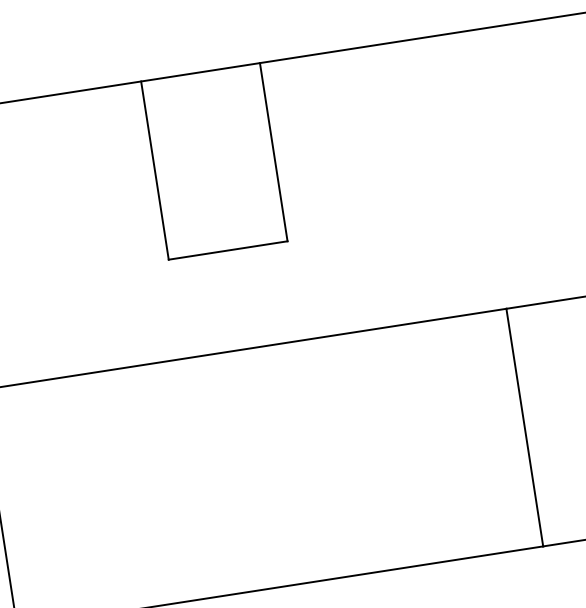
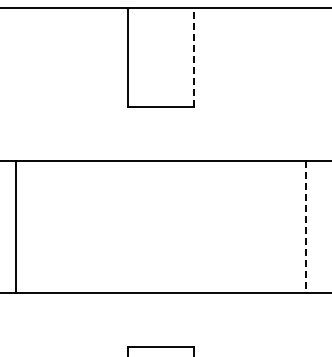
line: (272, 150) -> (193, 56), solid -> dashed
line: (525, 428) -> (306, 227), solid -> dashed

